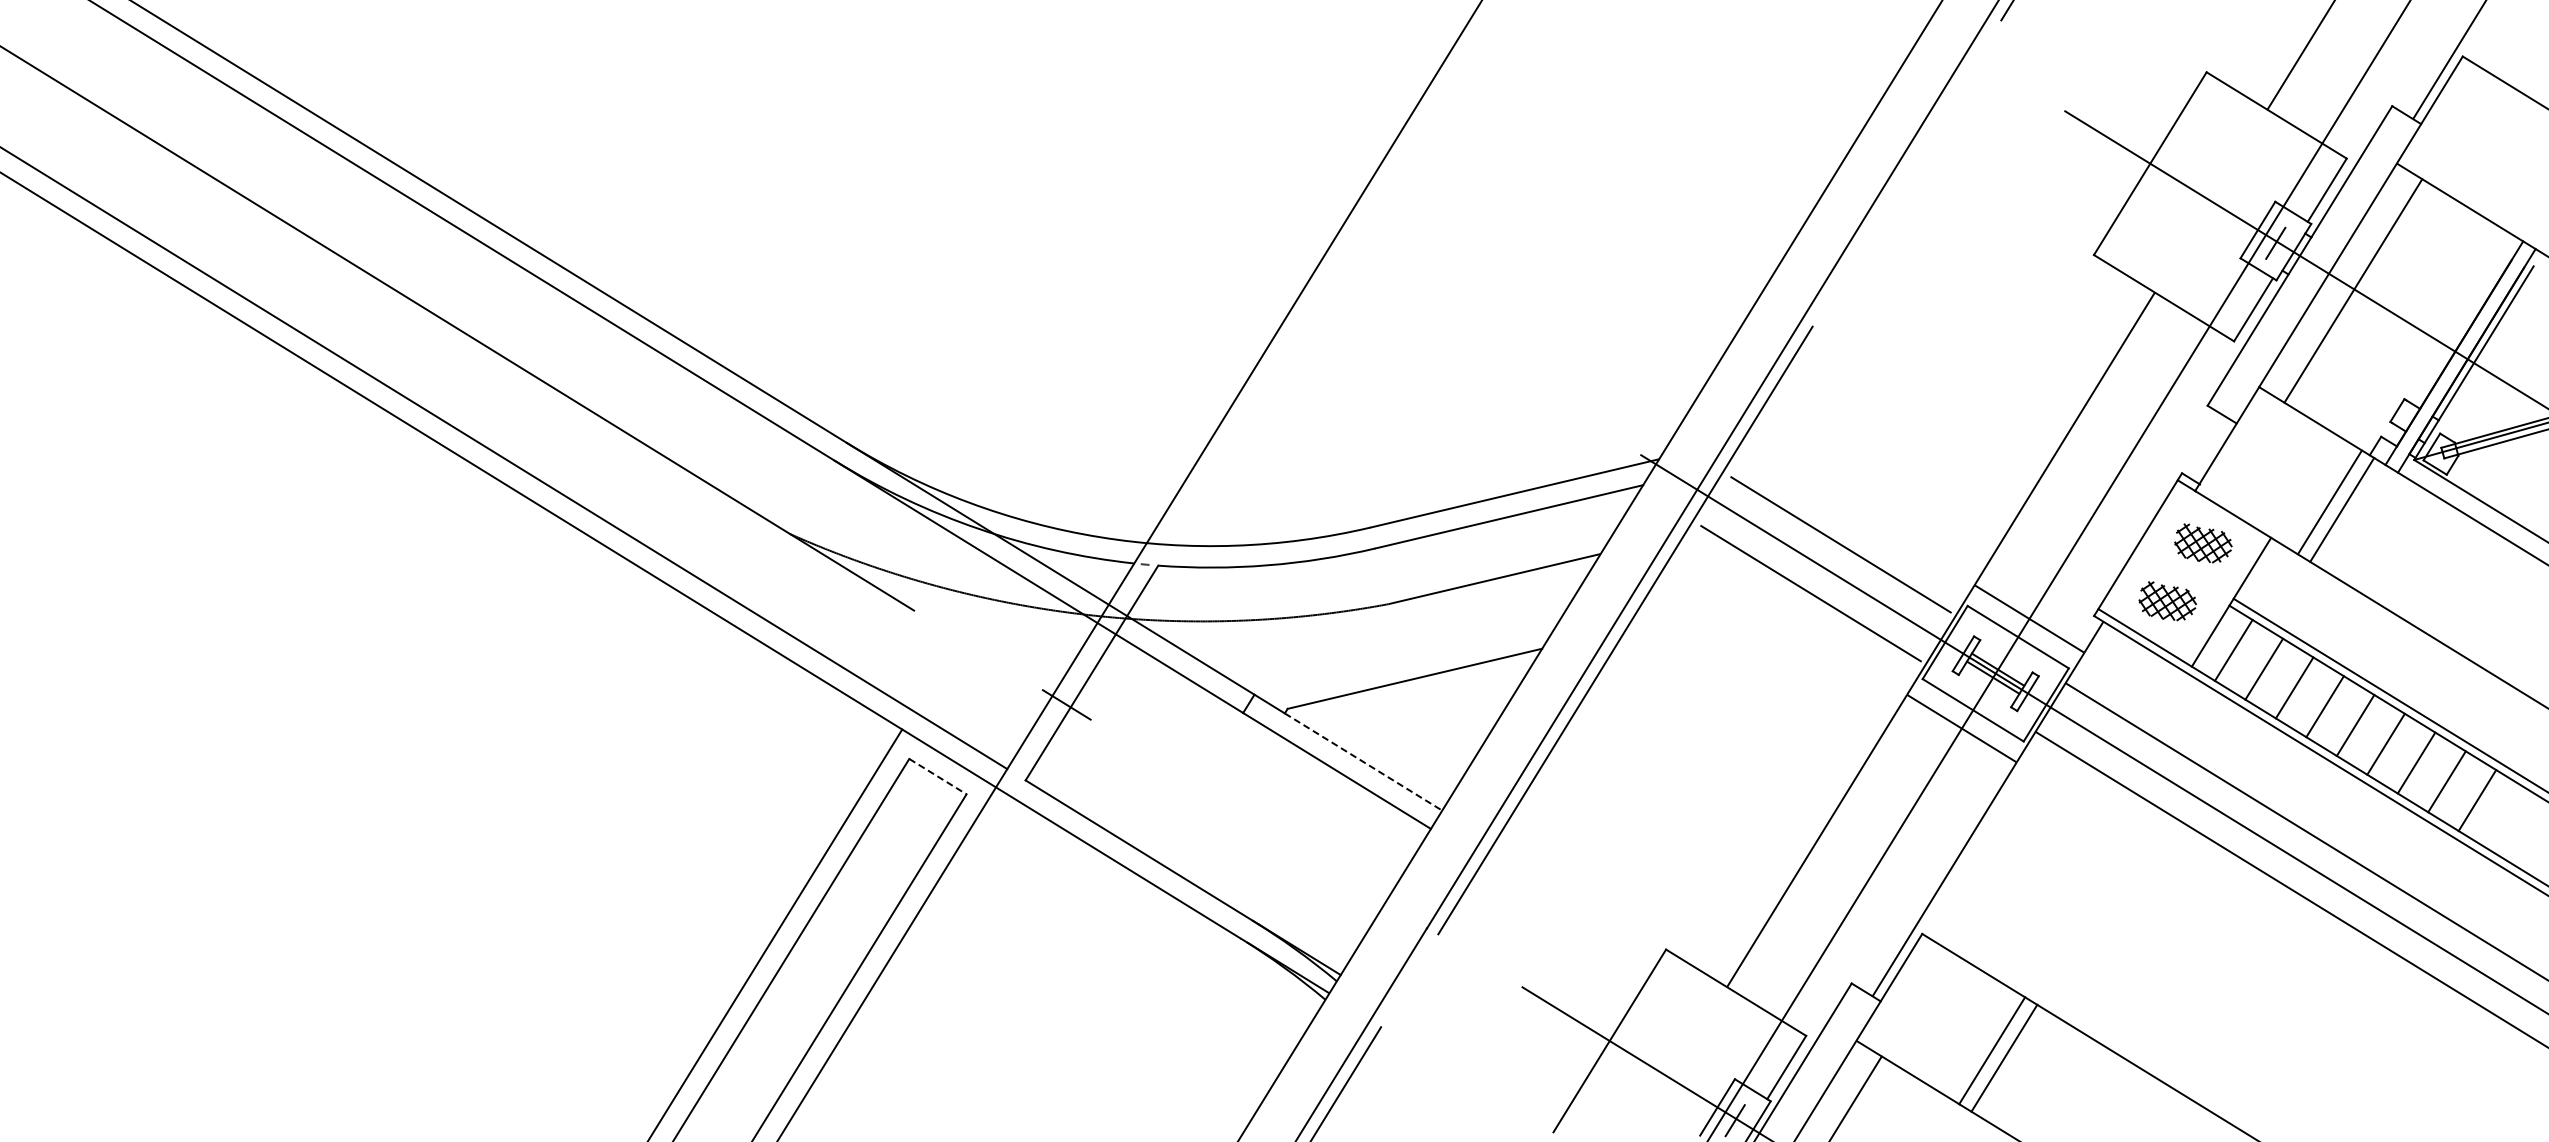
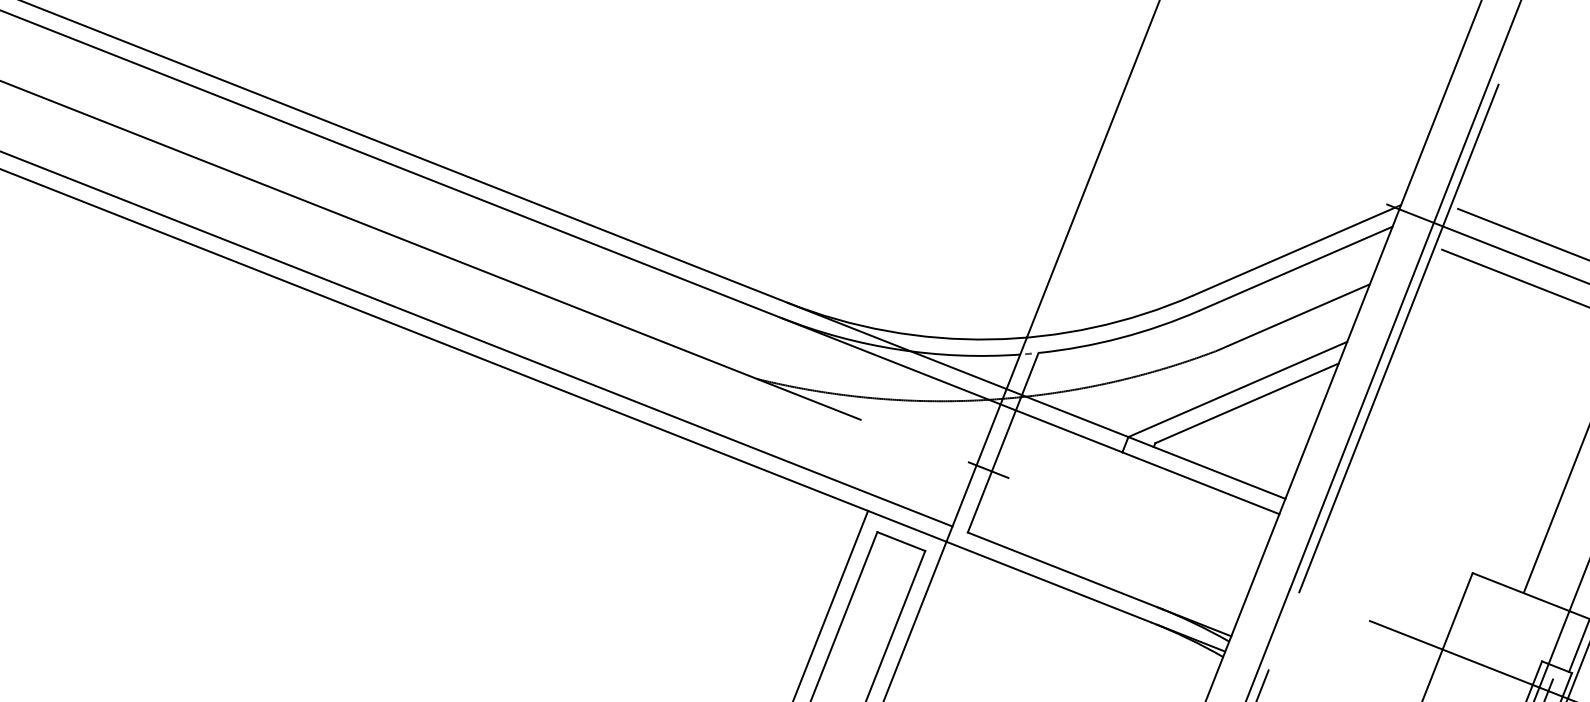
line: (1406, 658) -> (1237, 389), added
line: (1363, 762) -> (1219, 473), dashed -> solid
line: (937, 776) -> (900, 541), dashed -> solid

